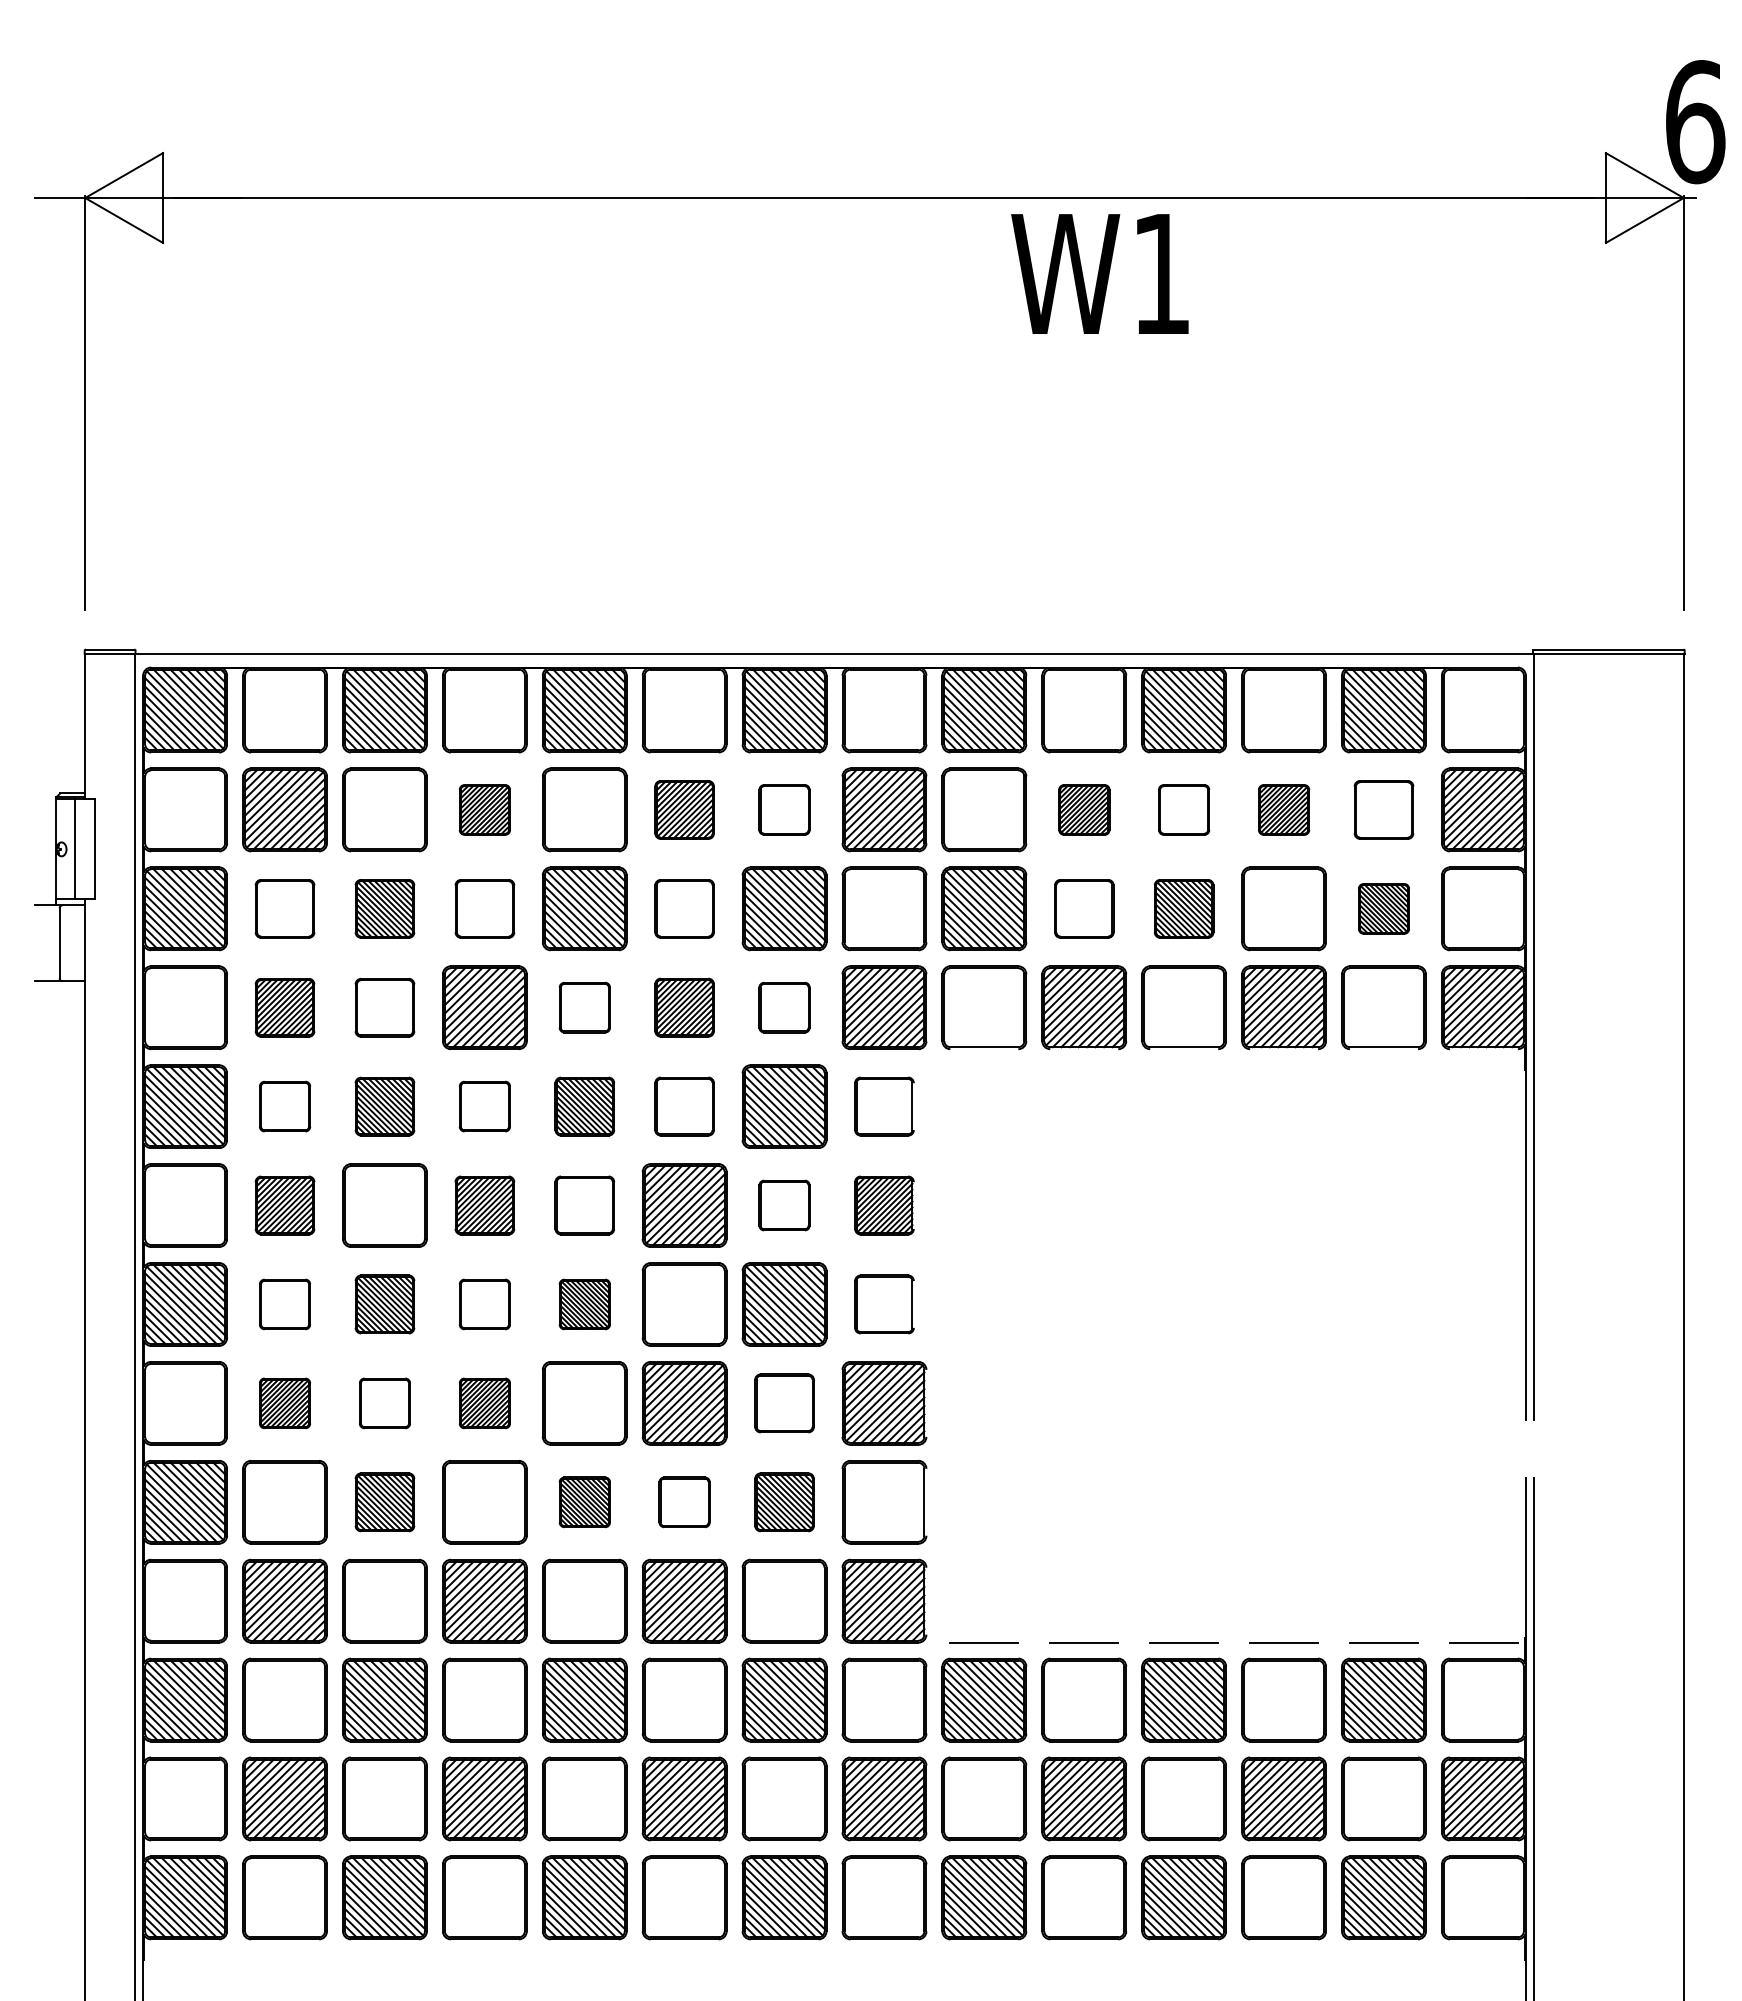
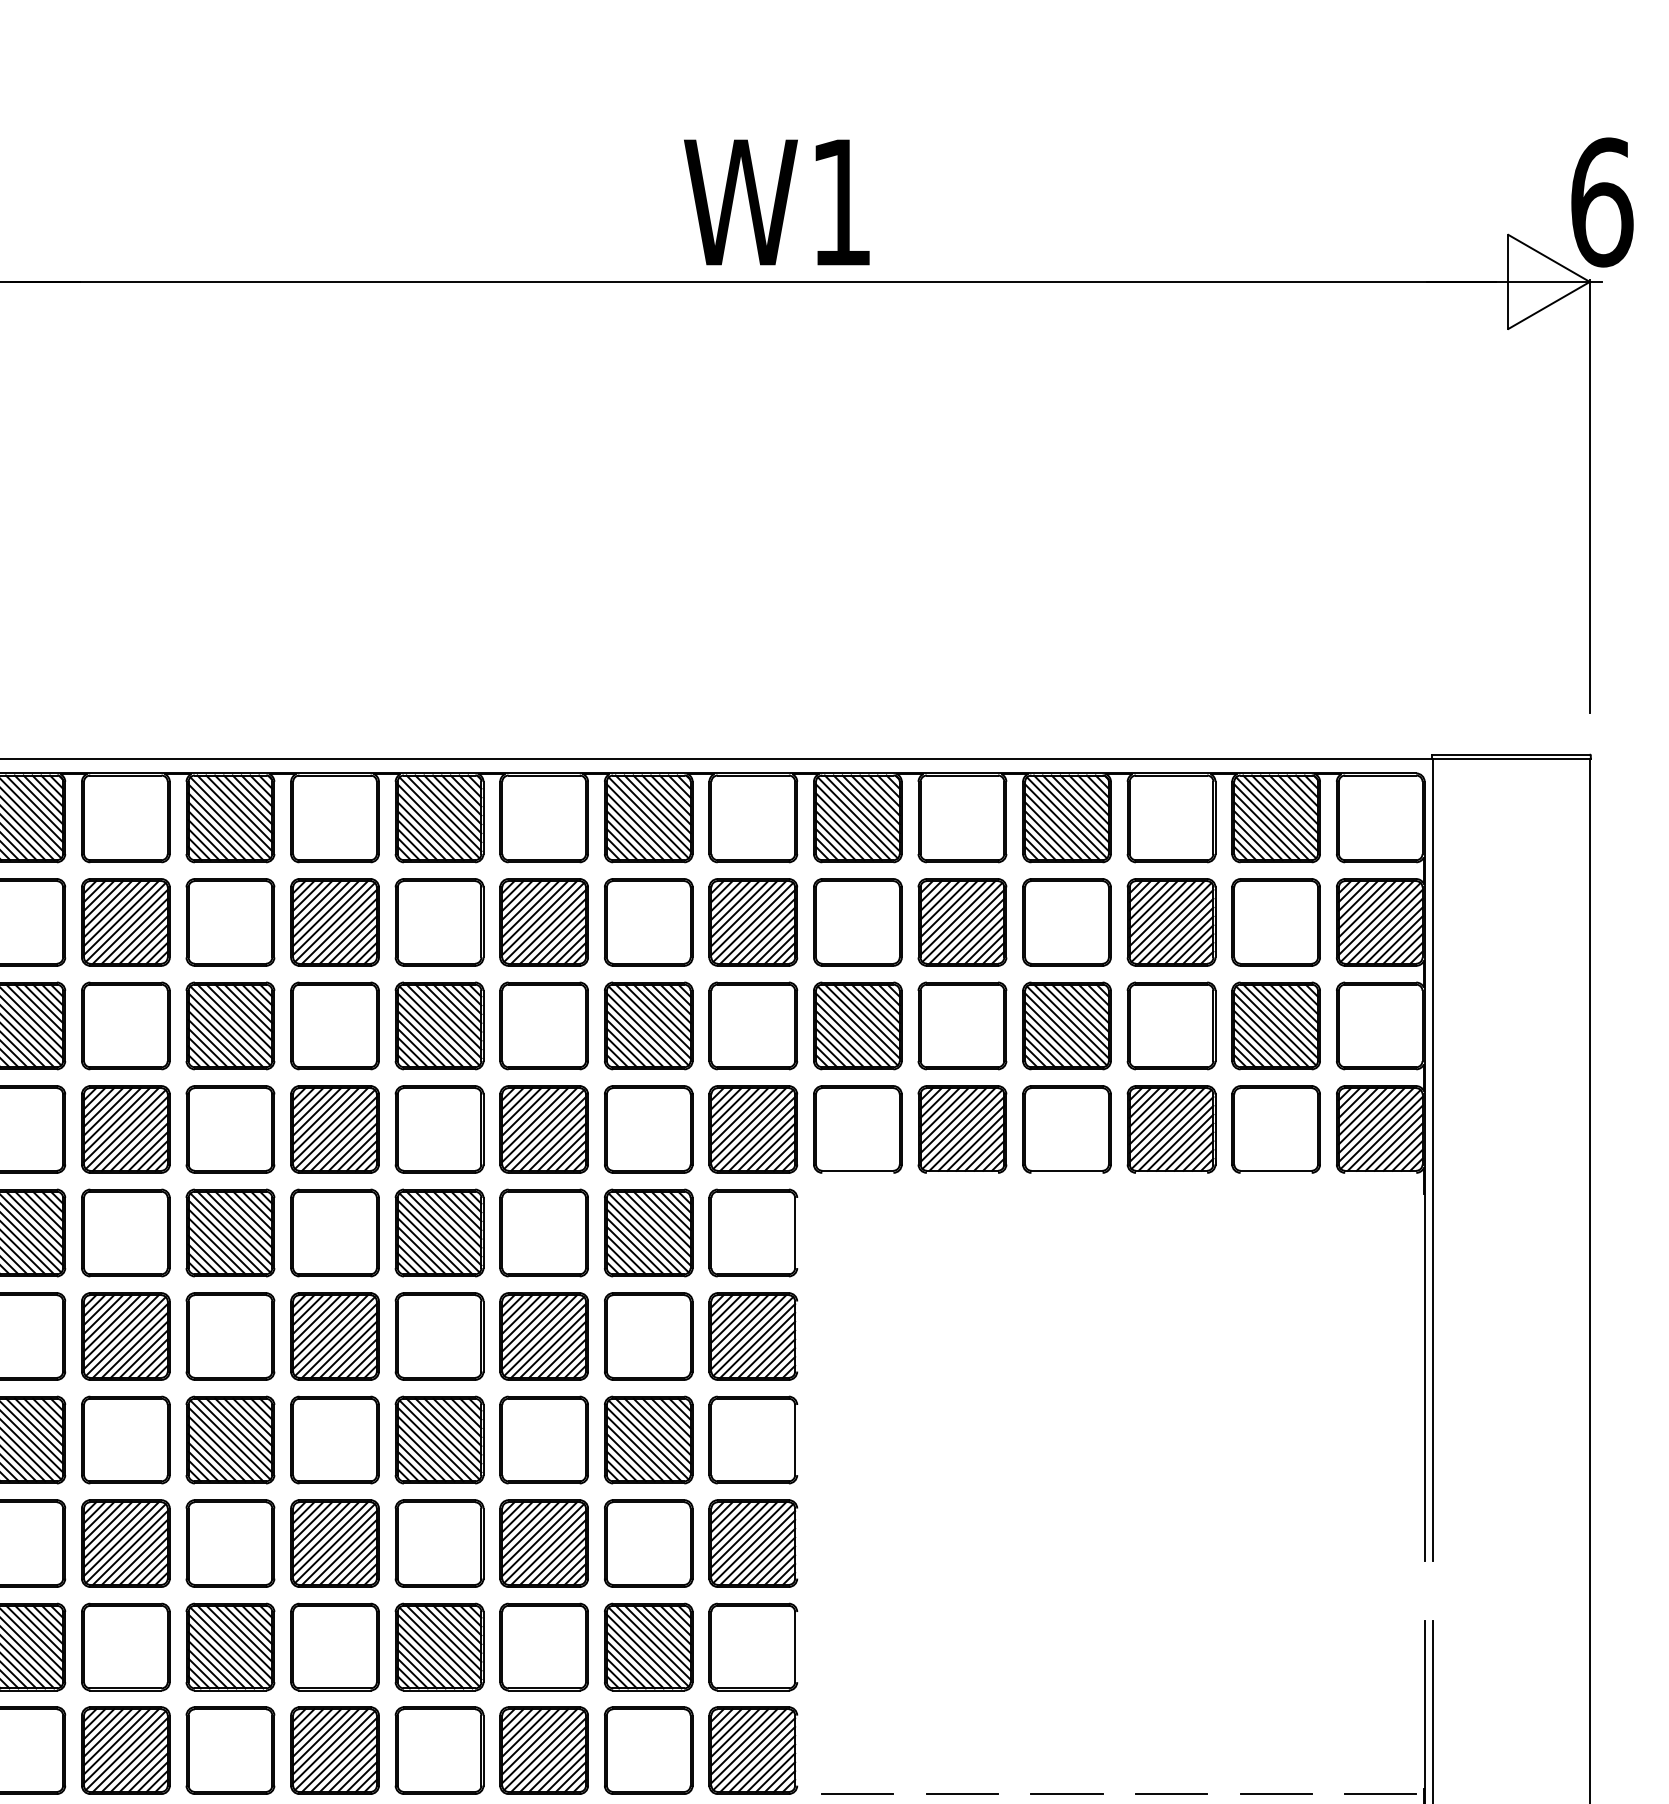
text: (1099, 273) -> (776, 201), moved
part: (484, 809) -> (334, 921), size x1.67
part: (684, 809) -> (543, 921), size x1.43
part: (784, 809) -> (648, 921), size x1.67
part: (1084, 809) -> (962, 921), size x1.67
part: (1183, 809) -> (1066, 921), size x1.67
part: (1283, 809) -> (1170, 921), size x1.67
part: (1383, 809) -> (1275, 921), size x1.43
part: (284, 908) -> (125, 1025), size x1.43
part: (384, 908) -> (229, 1025), size x1.43
part: (484, 908) -> (334, 1025), size x1.43
part: (684, 908) -> (543, 1025), size x1.43
part: (1084, 908) -> (962, 1025), size x1.43
part: (1183, 908) -> (1066, 1025), size x1.43
part: (1383, 908) -> (1275, 1025), size x1.67
part: (284, 1007) -> (125, 1129), size x1.43
part: (384, 1007) -> (229, 1129), size x1.43
part: (584, 1007) -> (439, 1129), size x1.67
part: (684, 1007) -> (543, 1129), size x1.43
part: (784, 1007) -> (648, 1129), size x1.67
part: (284, 1106) -> (125, 1232), size x1.67
part: (384, 1106) -> (229, 1232), size x1.43
part: (484, 1106) -> (334, 1232), size x1.67
part: (584, 1106) -> (439, 1232), size x1.43
part: (684, 1106) -> (543, 1232), size x1.43
part: (884, 1106) -> (753, 1232), size x1.43
part: (284, 1205) -> (125, 1336), size x1.43
part: (484, 1205) -> (334, 1336), size x1.43
part: (584, 1205) -> (439, 1336), size x1.43
part: (784, 1205) -> (648, 1336), size x1.67
part: (884, 1205) -> (753, 1336), size x1.43
part: (284, 1304) -> (125, 1440), size x1.67
part: (384, 1304) -> (229, 1440), size x1.43
part: (484, 1304) -> (334, 1440), size x1.67
part: (584, 1304) -> (439, 1440), size x1.67
part: (884, 1304) -> (753, 1440), size x1.43
part: (284, 1403) -> (125, 1543), size x1.67
part: (384, 1403) -> (229, 1543), size x1.67
part: (484, 1403) -> (334, 1543), size x1.67
part: (784, 1403) -> (648, 1543), size x1.43
part: (384, 1502) -> (229, 1647), size x1.43
part: (584, 1502) -> (439, 1647), size x1.67
part: (684, 1502) -> (543, 1647), size x1.67
part: (784, 1502) -> (648, 1647), size x1.43

